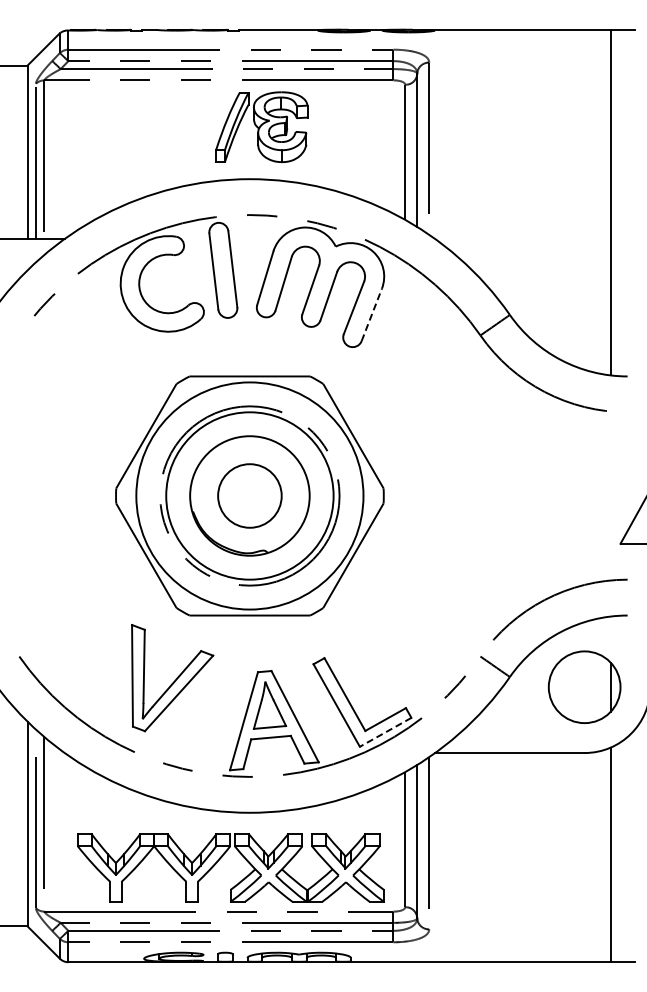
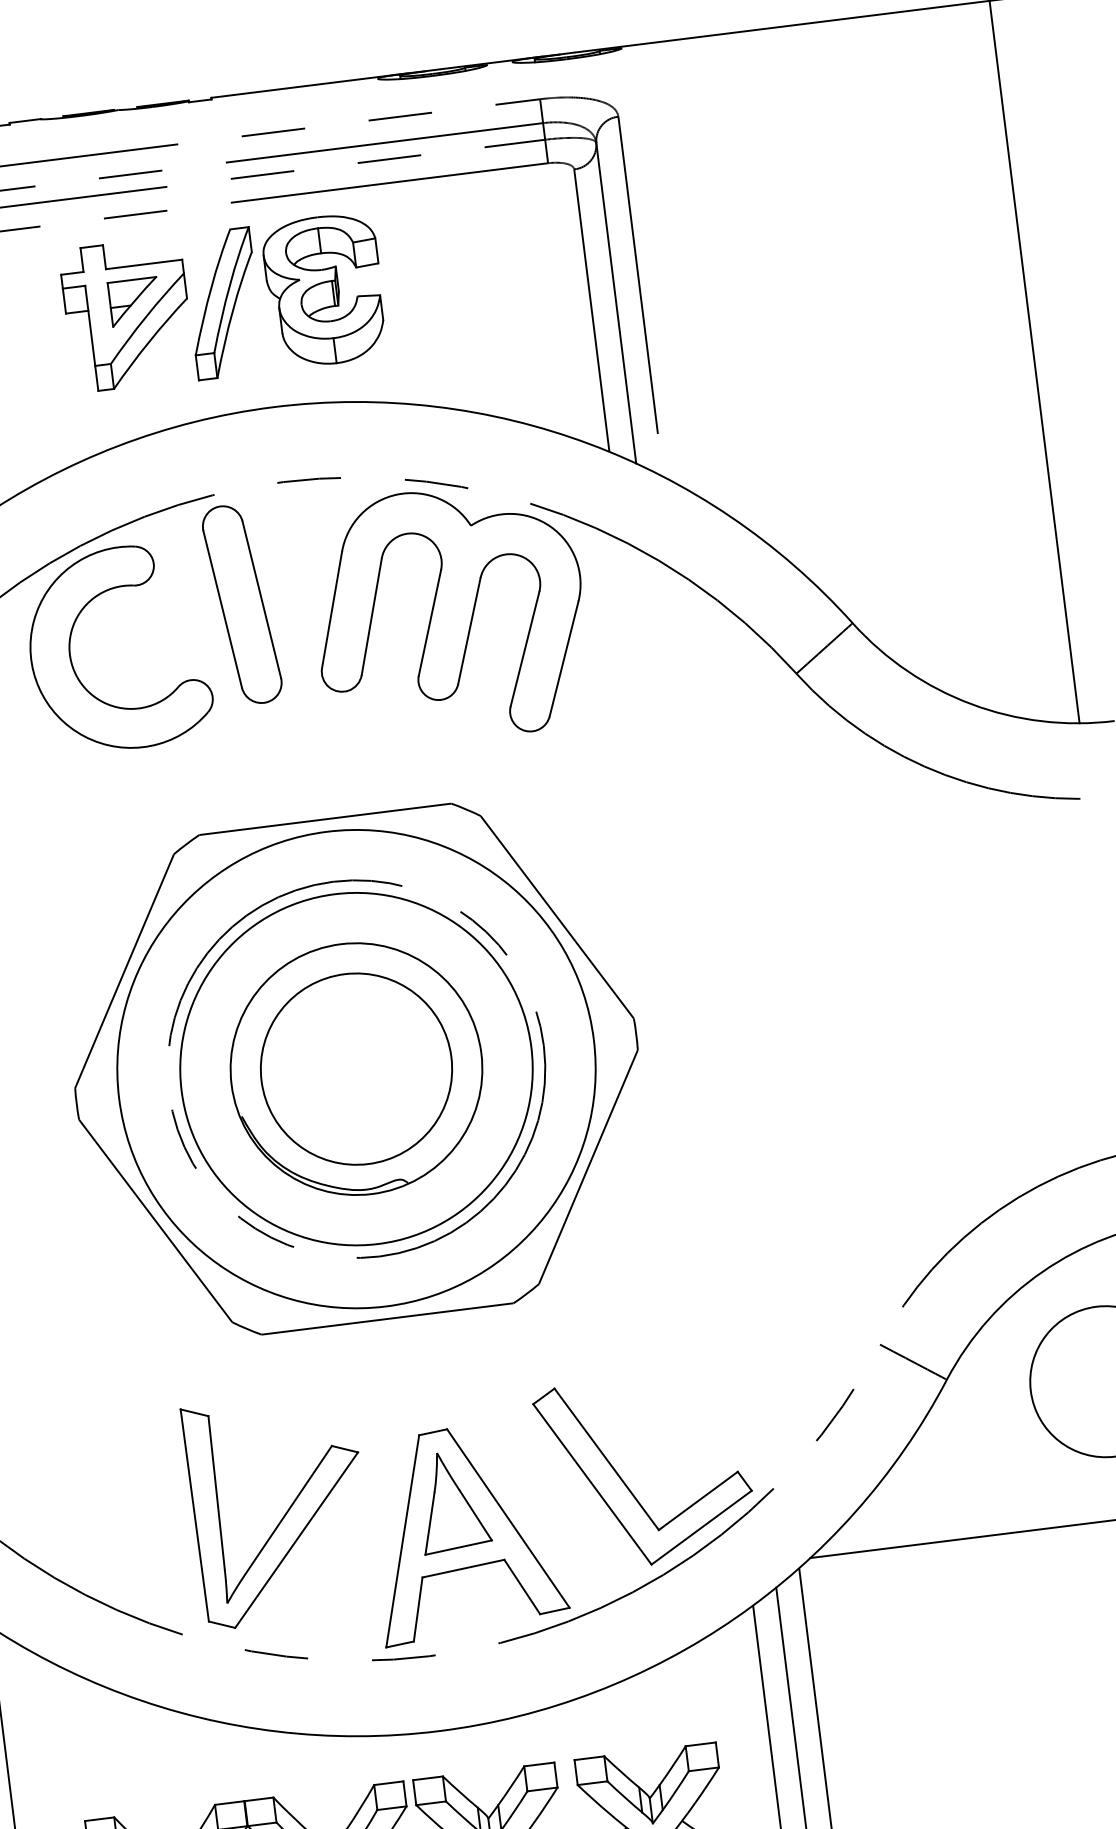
part: (185, 126) -> (125, 313), added
line: (372, 314) -> (565, 657), dashed -> solid
circle: (249, 495) -> (355, 1068), size x1.43
part: (172, 678) -> (279, 1510), moved
line: (385, 732) -> (701, 1528), dashed -> solid

